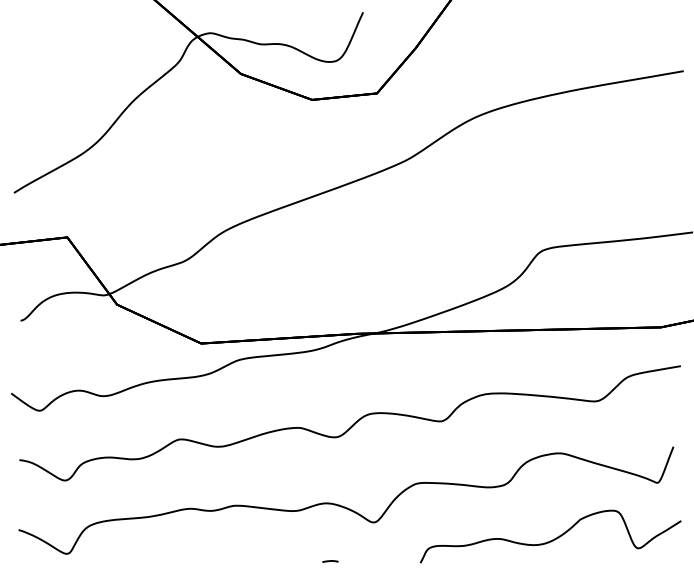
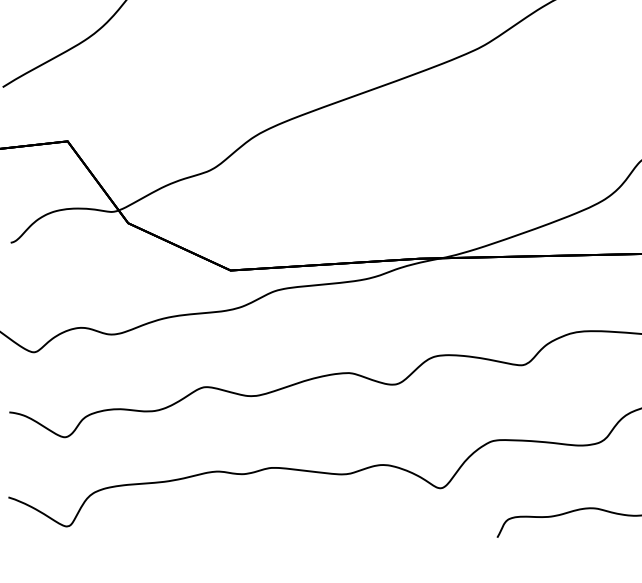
line: (330, 561) -> (387, 535), removed

